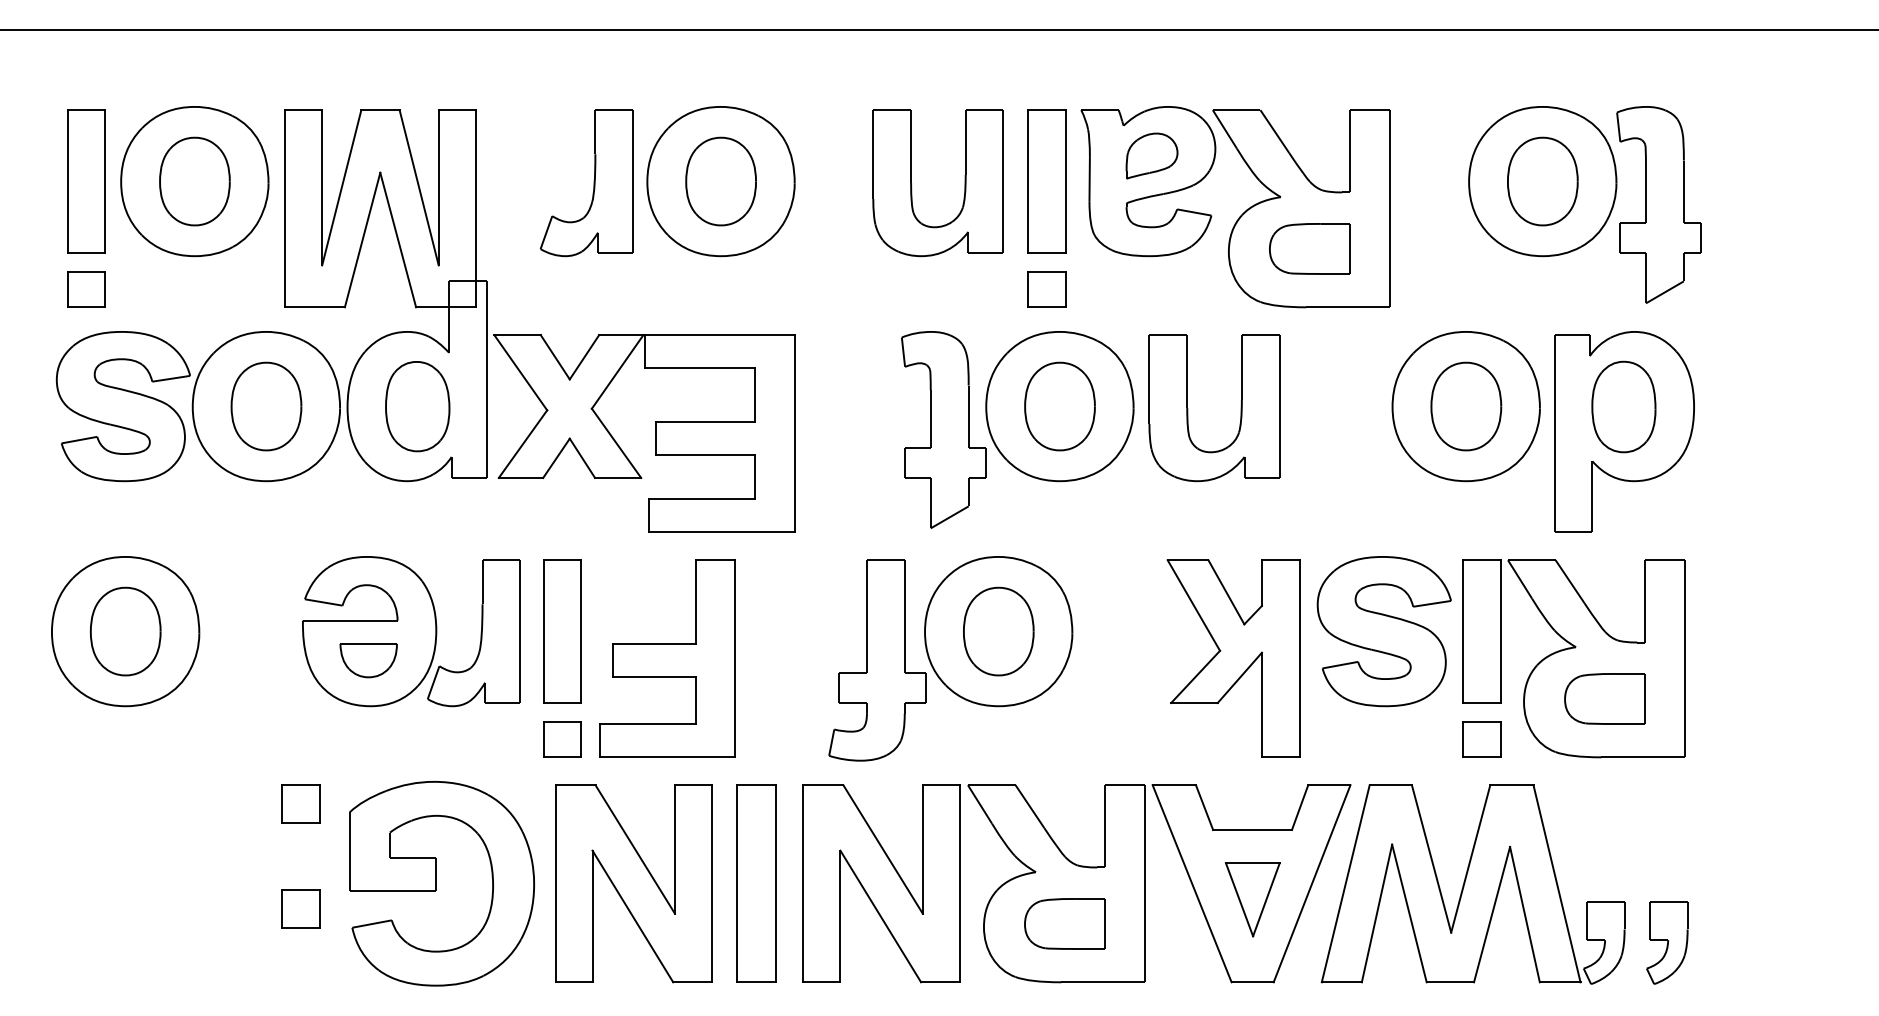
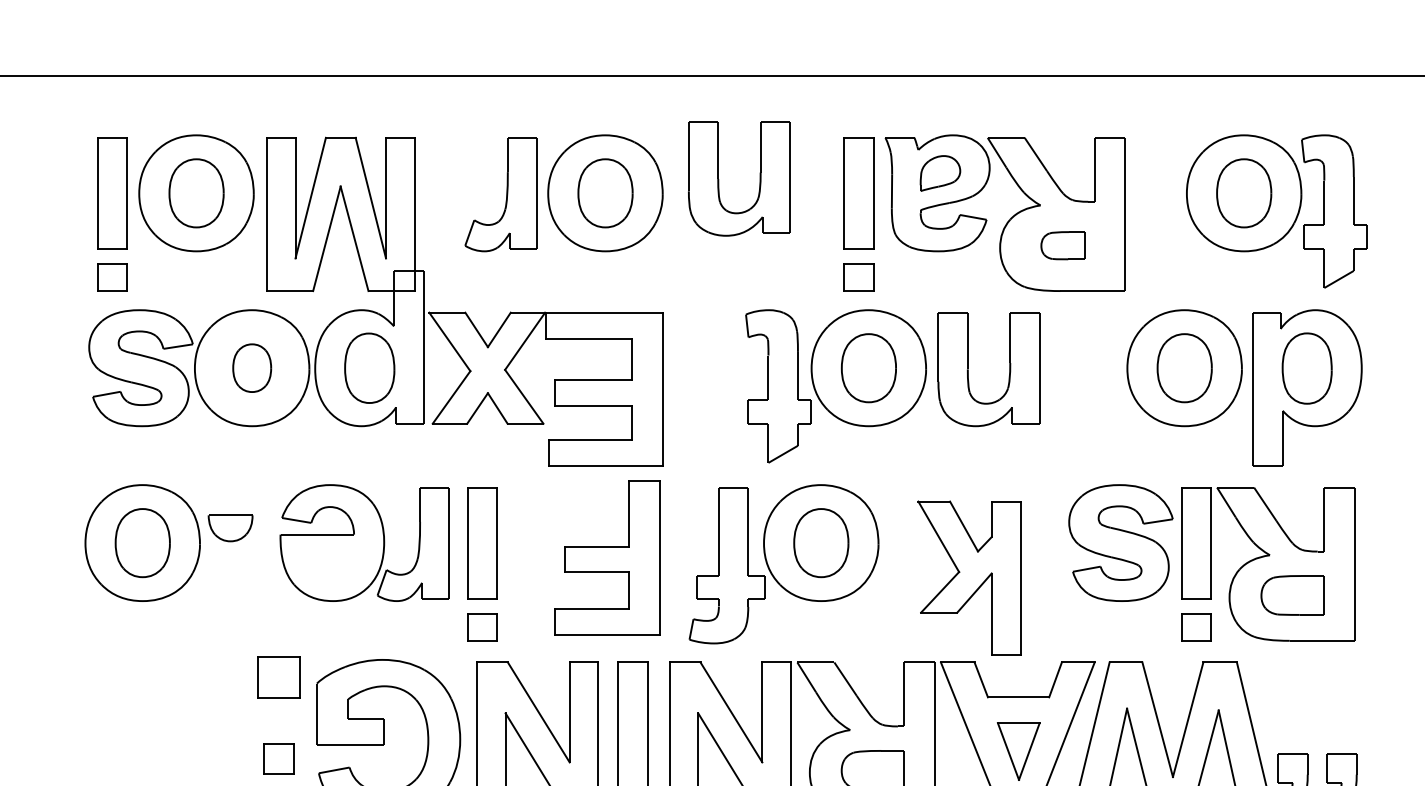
part: (912, 188) -> (719, 183), moved
part: (1309, 248) -> (1062, 245), size x0.7
part: (266, 406) -> (252, 368), size x0.7
part: (667, 658) -> (607, 557), moved
part: (1233, 658) -> (969, 578), moved
part: (368, 660) -> (230, 528), moved
part: (300, 803) -> (278, 676), size x1.4

